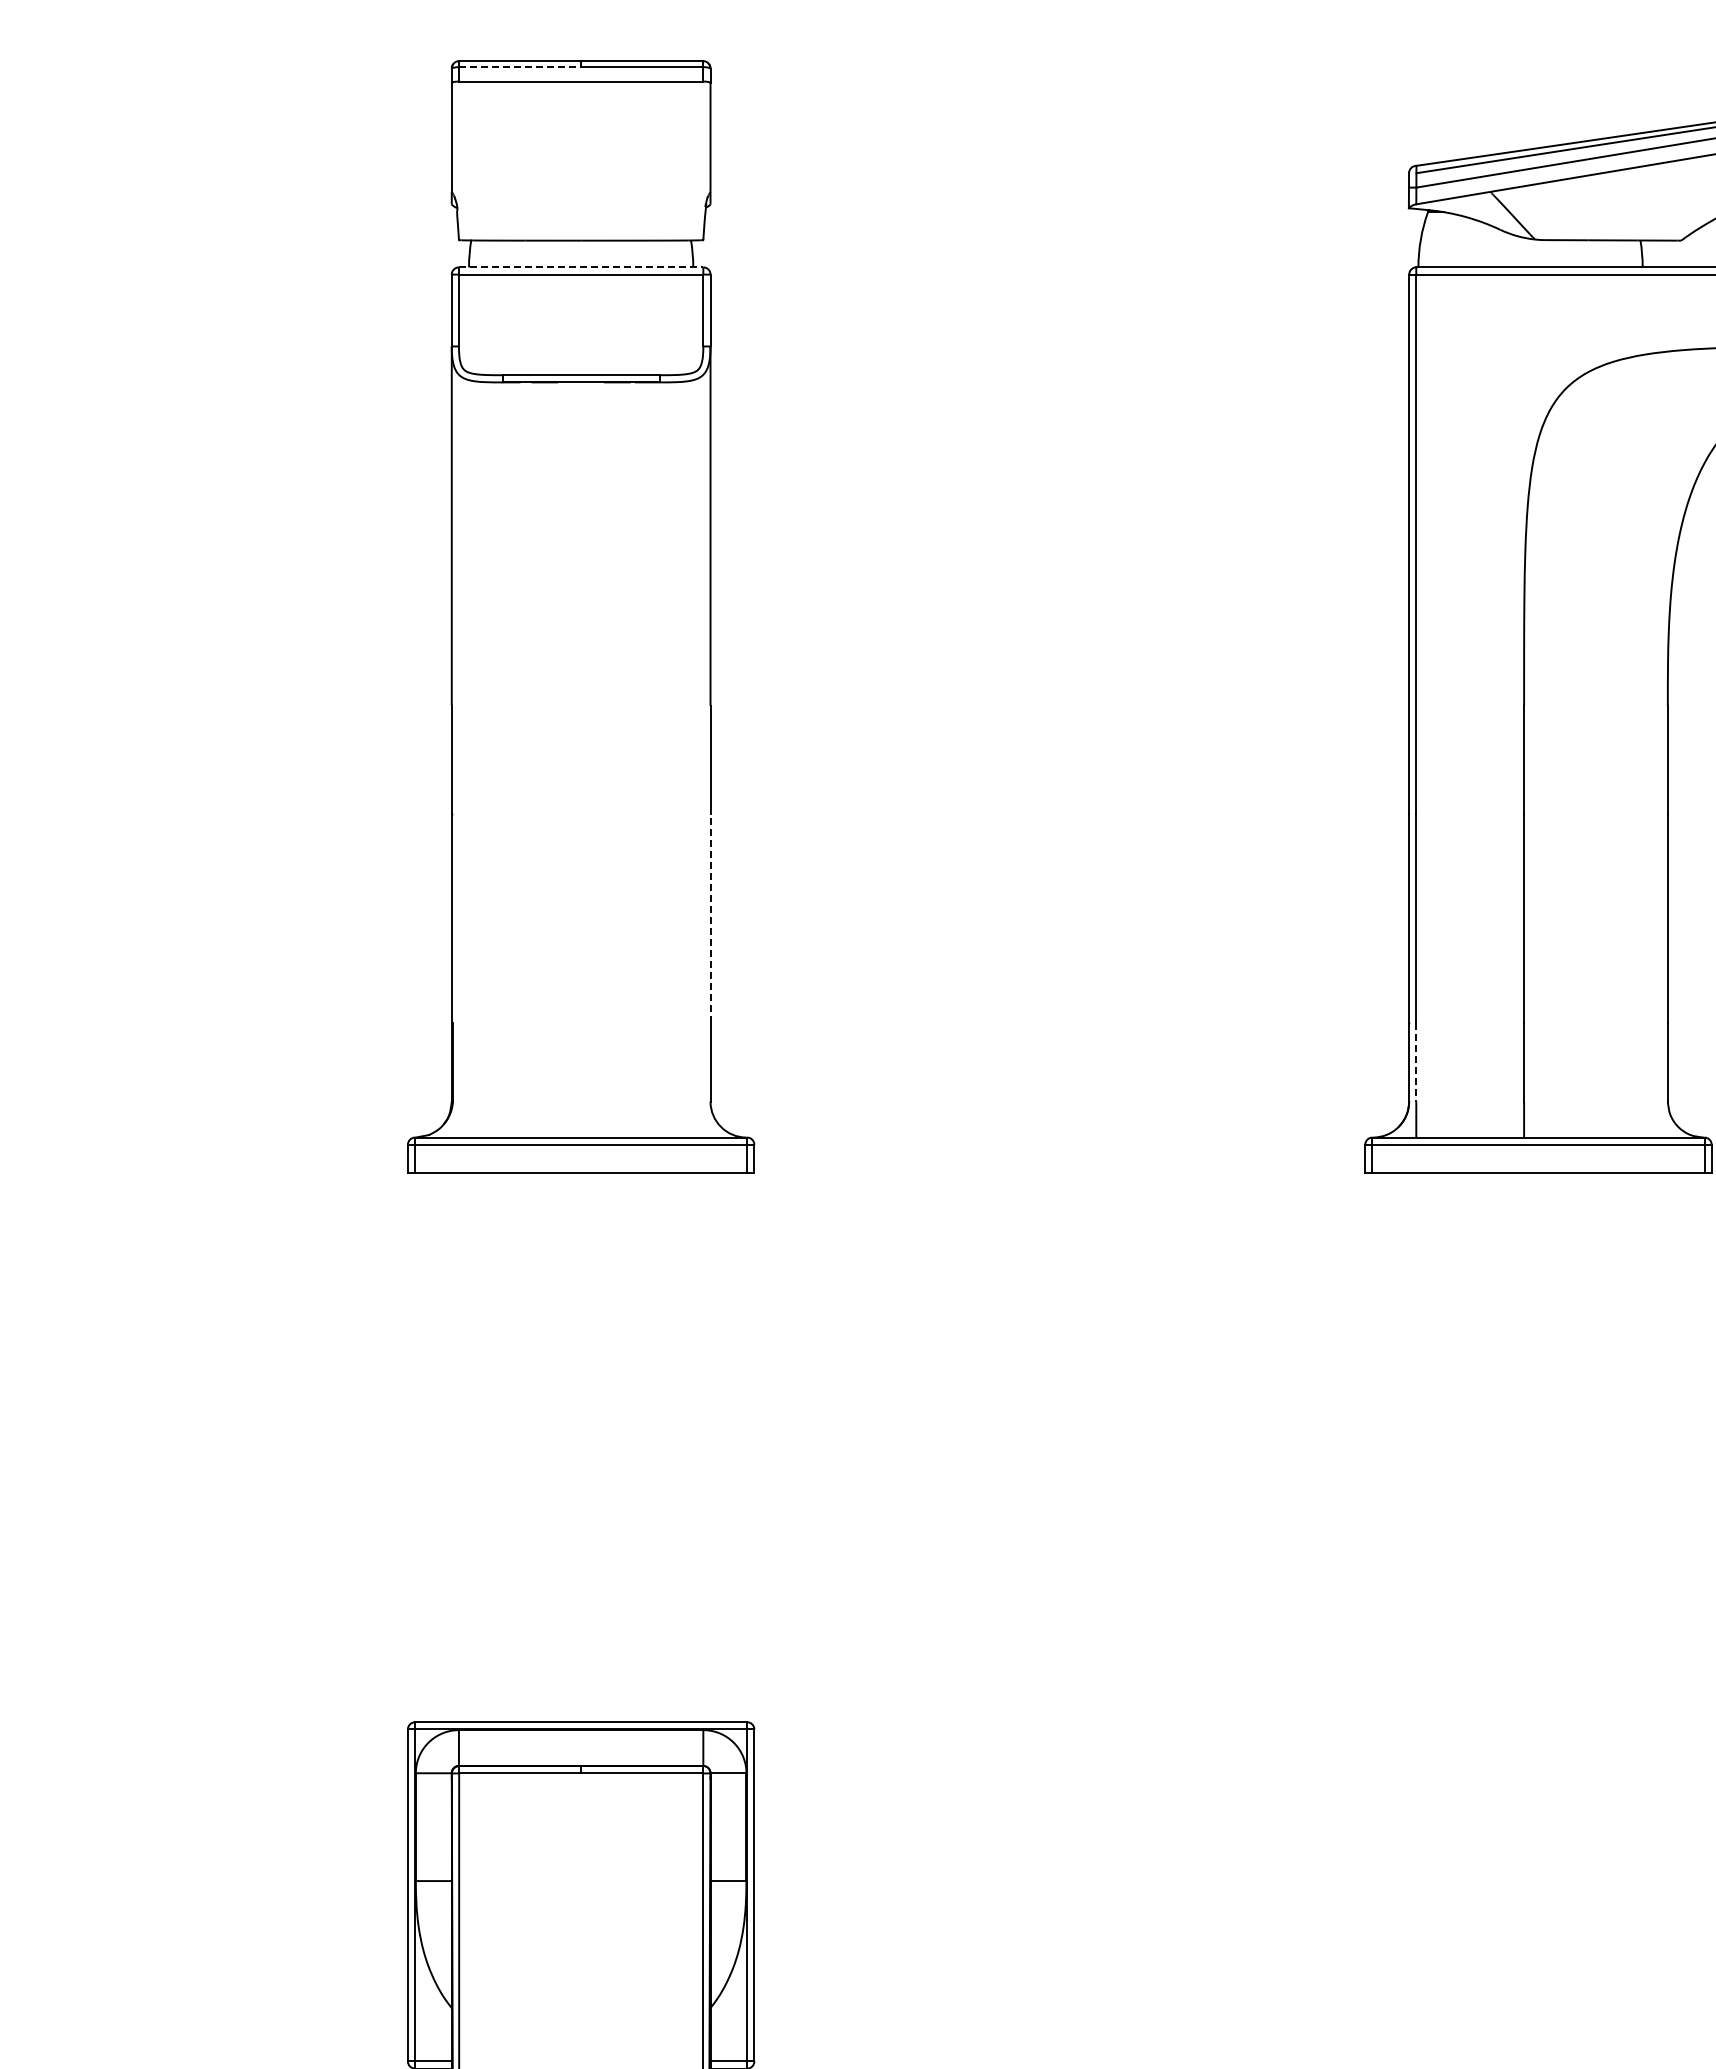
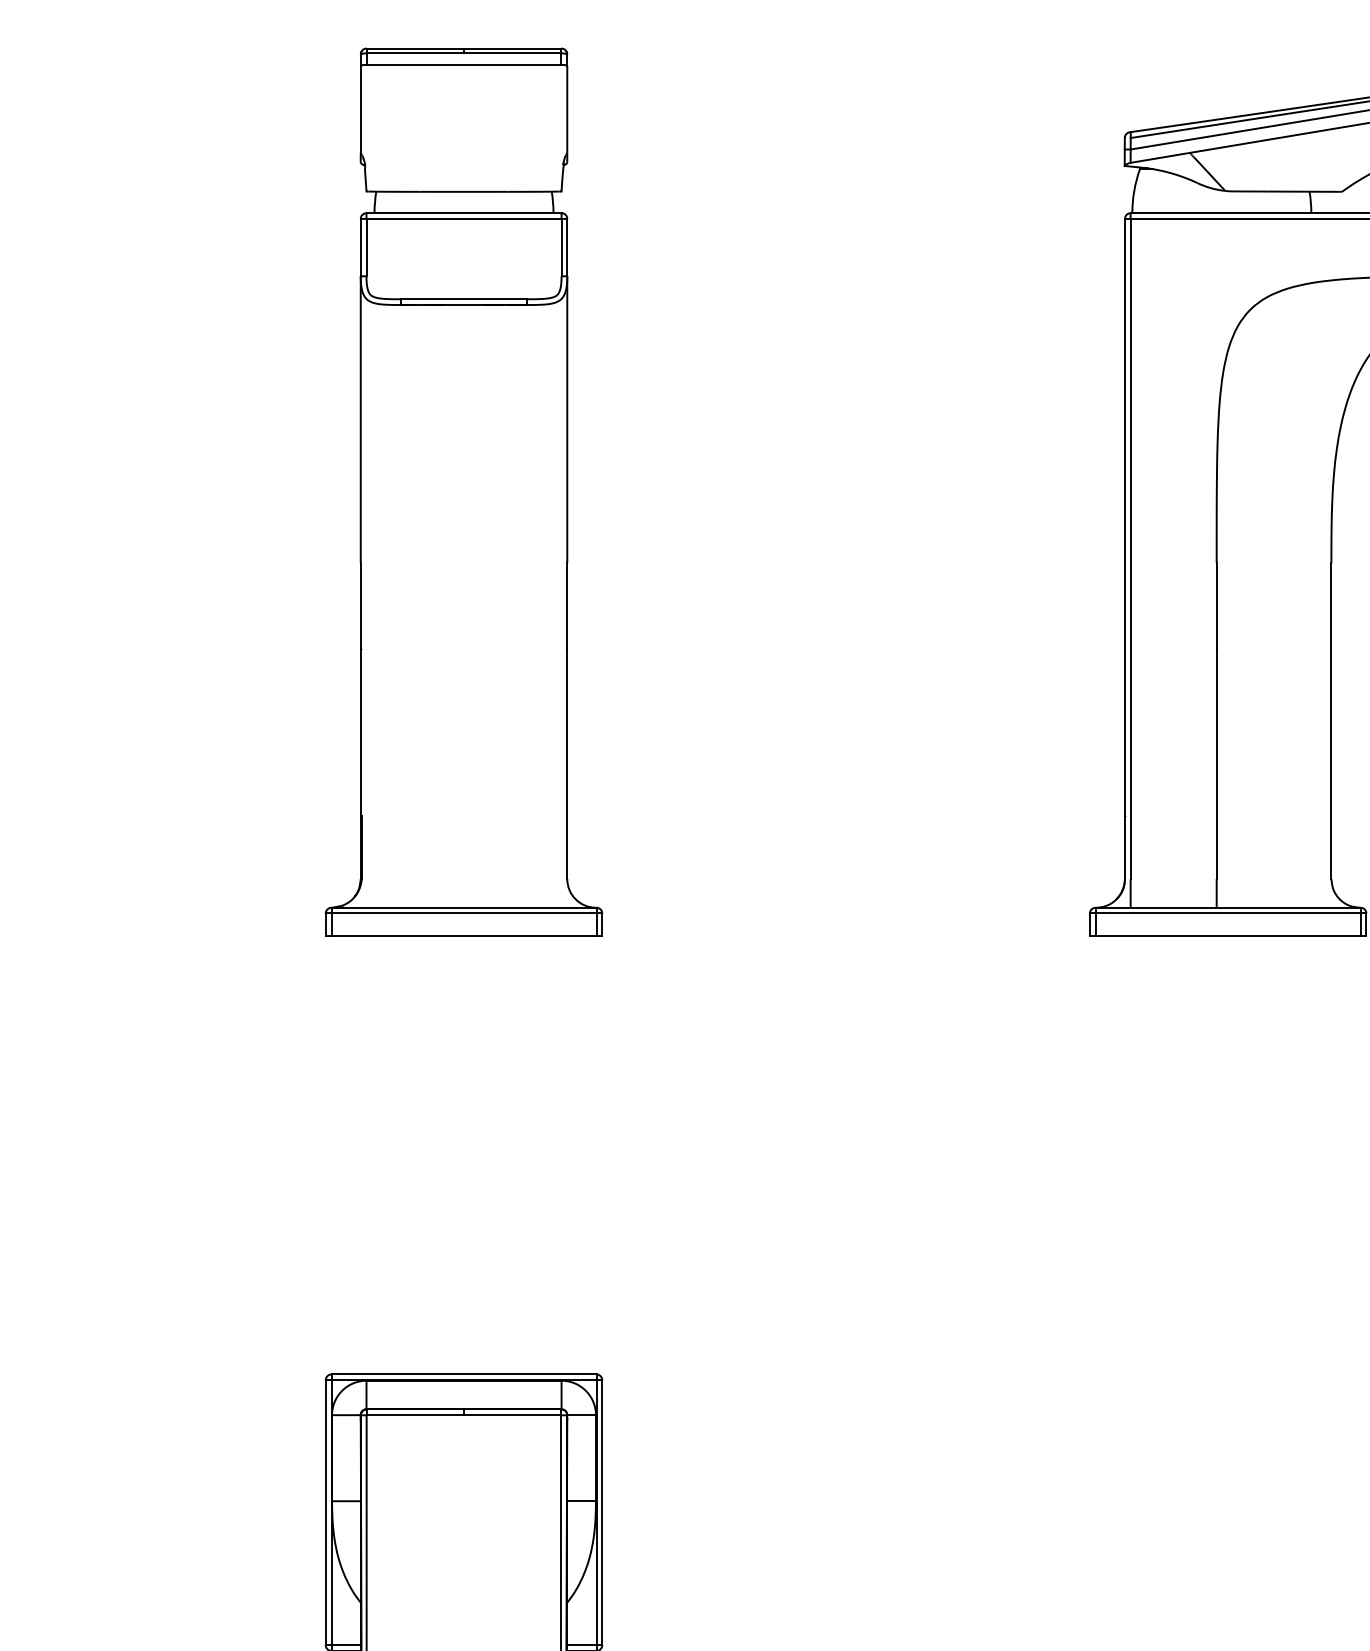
line: (520, 67) -> (415, 53), dashed -> solid
line: (581, 267) -> (464, 213), dashed -> solid
line: (710, 917) -> (567, 732), dashed -> solid
line: (1416, 1062) -> (1130, 847), dashed -> solid

